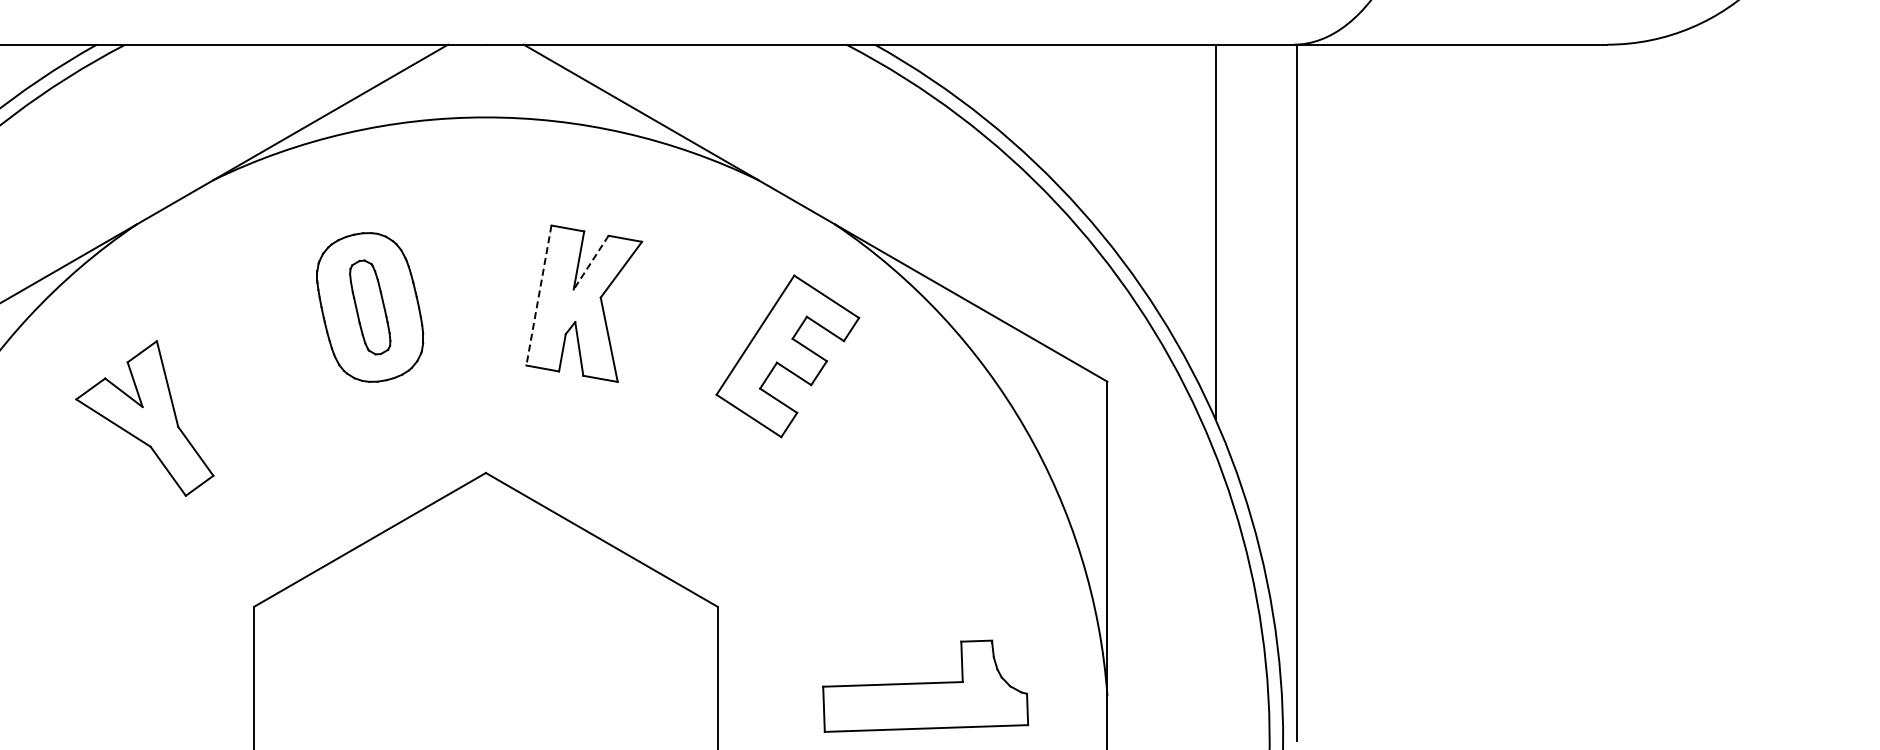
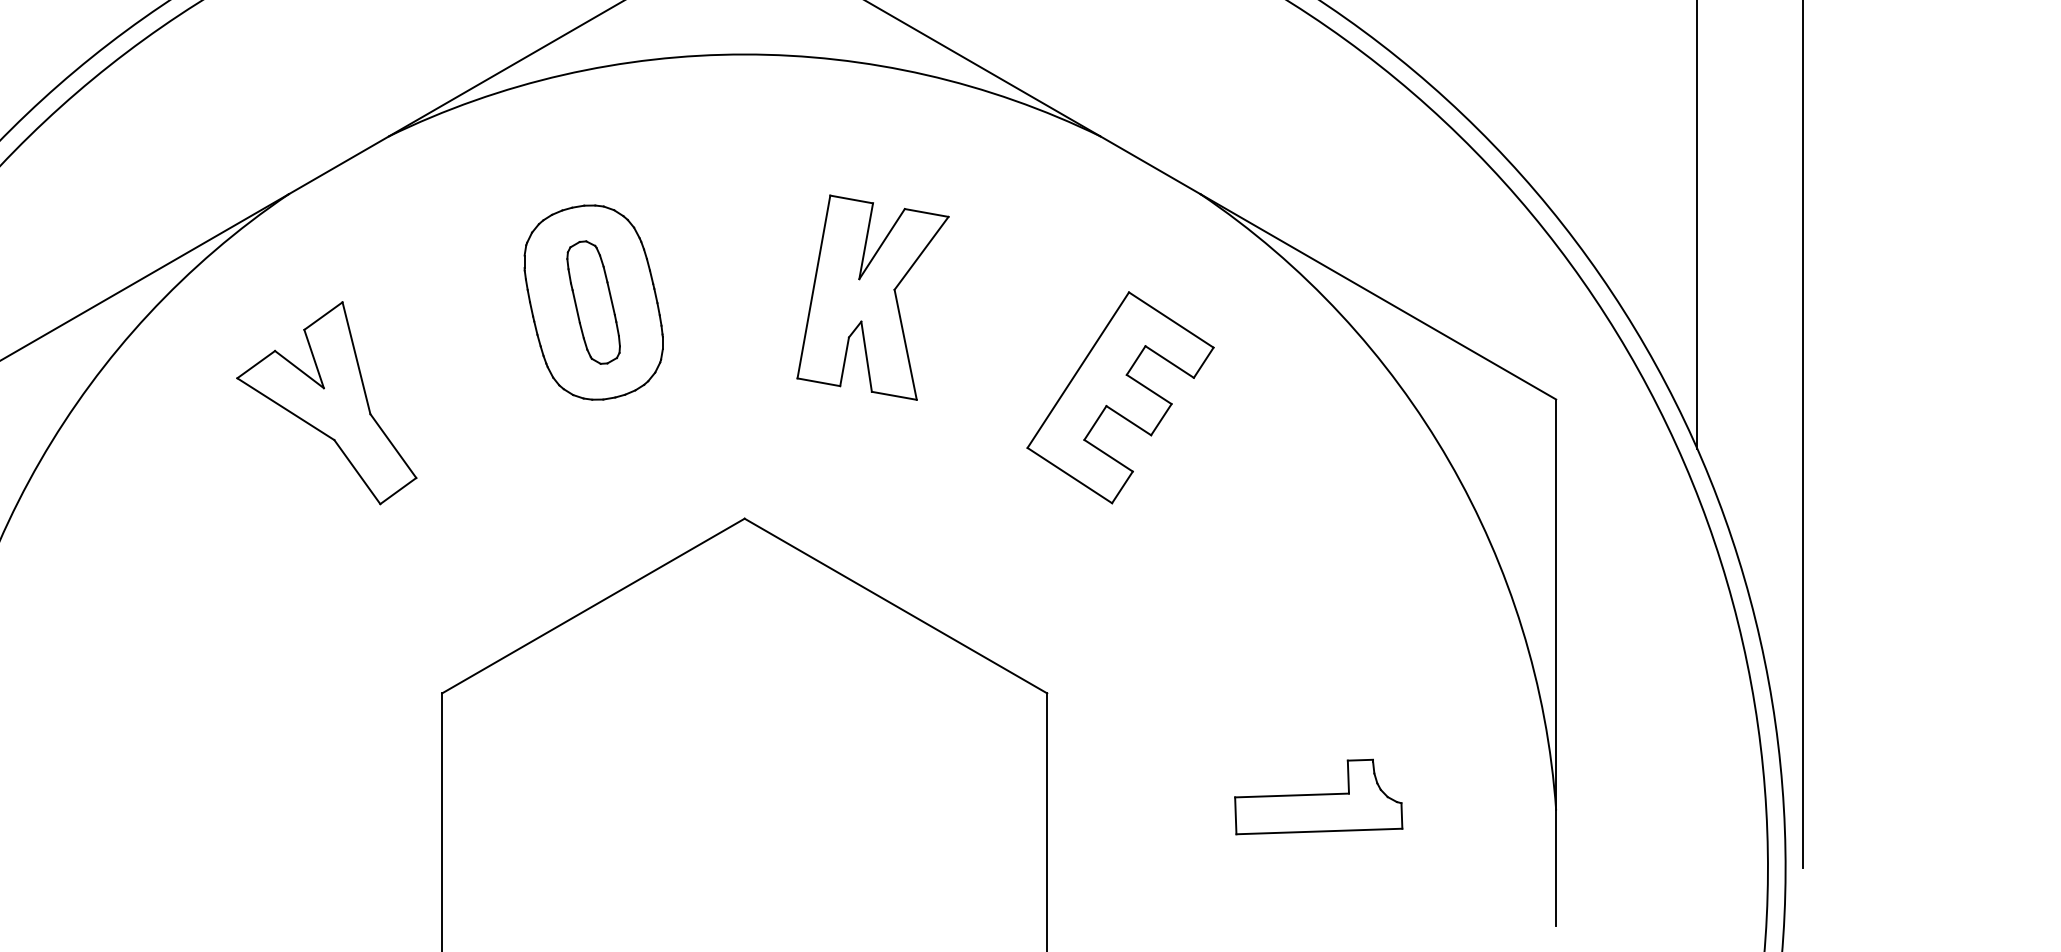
line: (590, 263) -> (881, 245), dashed -> solid
line: (538, 296) -> (813, 288), dashed -> solid
part: (787, 356) -> (1120, 397), moved
part: (144, 418) -> (326, 403), moved
part: (925, 685) -> (1318, 796), size x0.62

